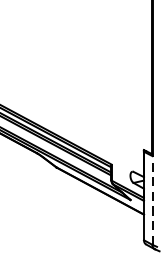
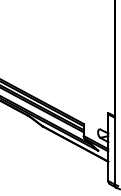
line: (152, 199) -> (114, 150), dashed -> solid

